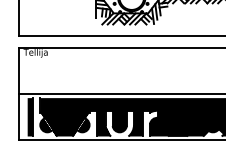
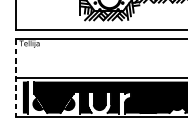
line: (19, 94) -> (16, 78), solid -> dashed

